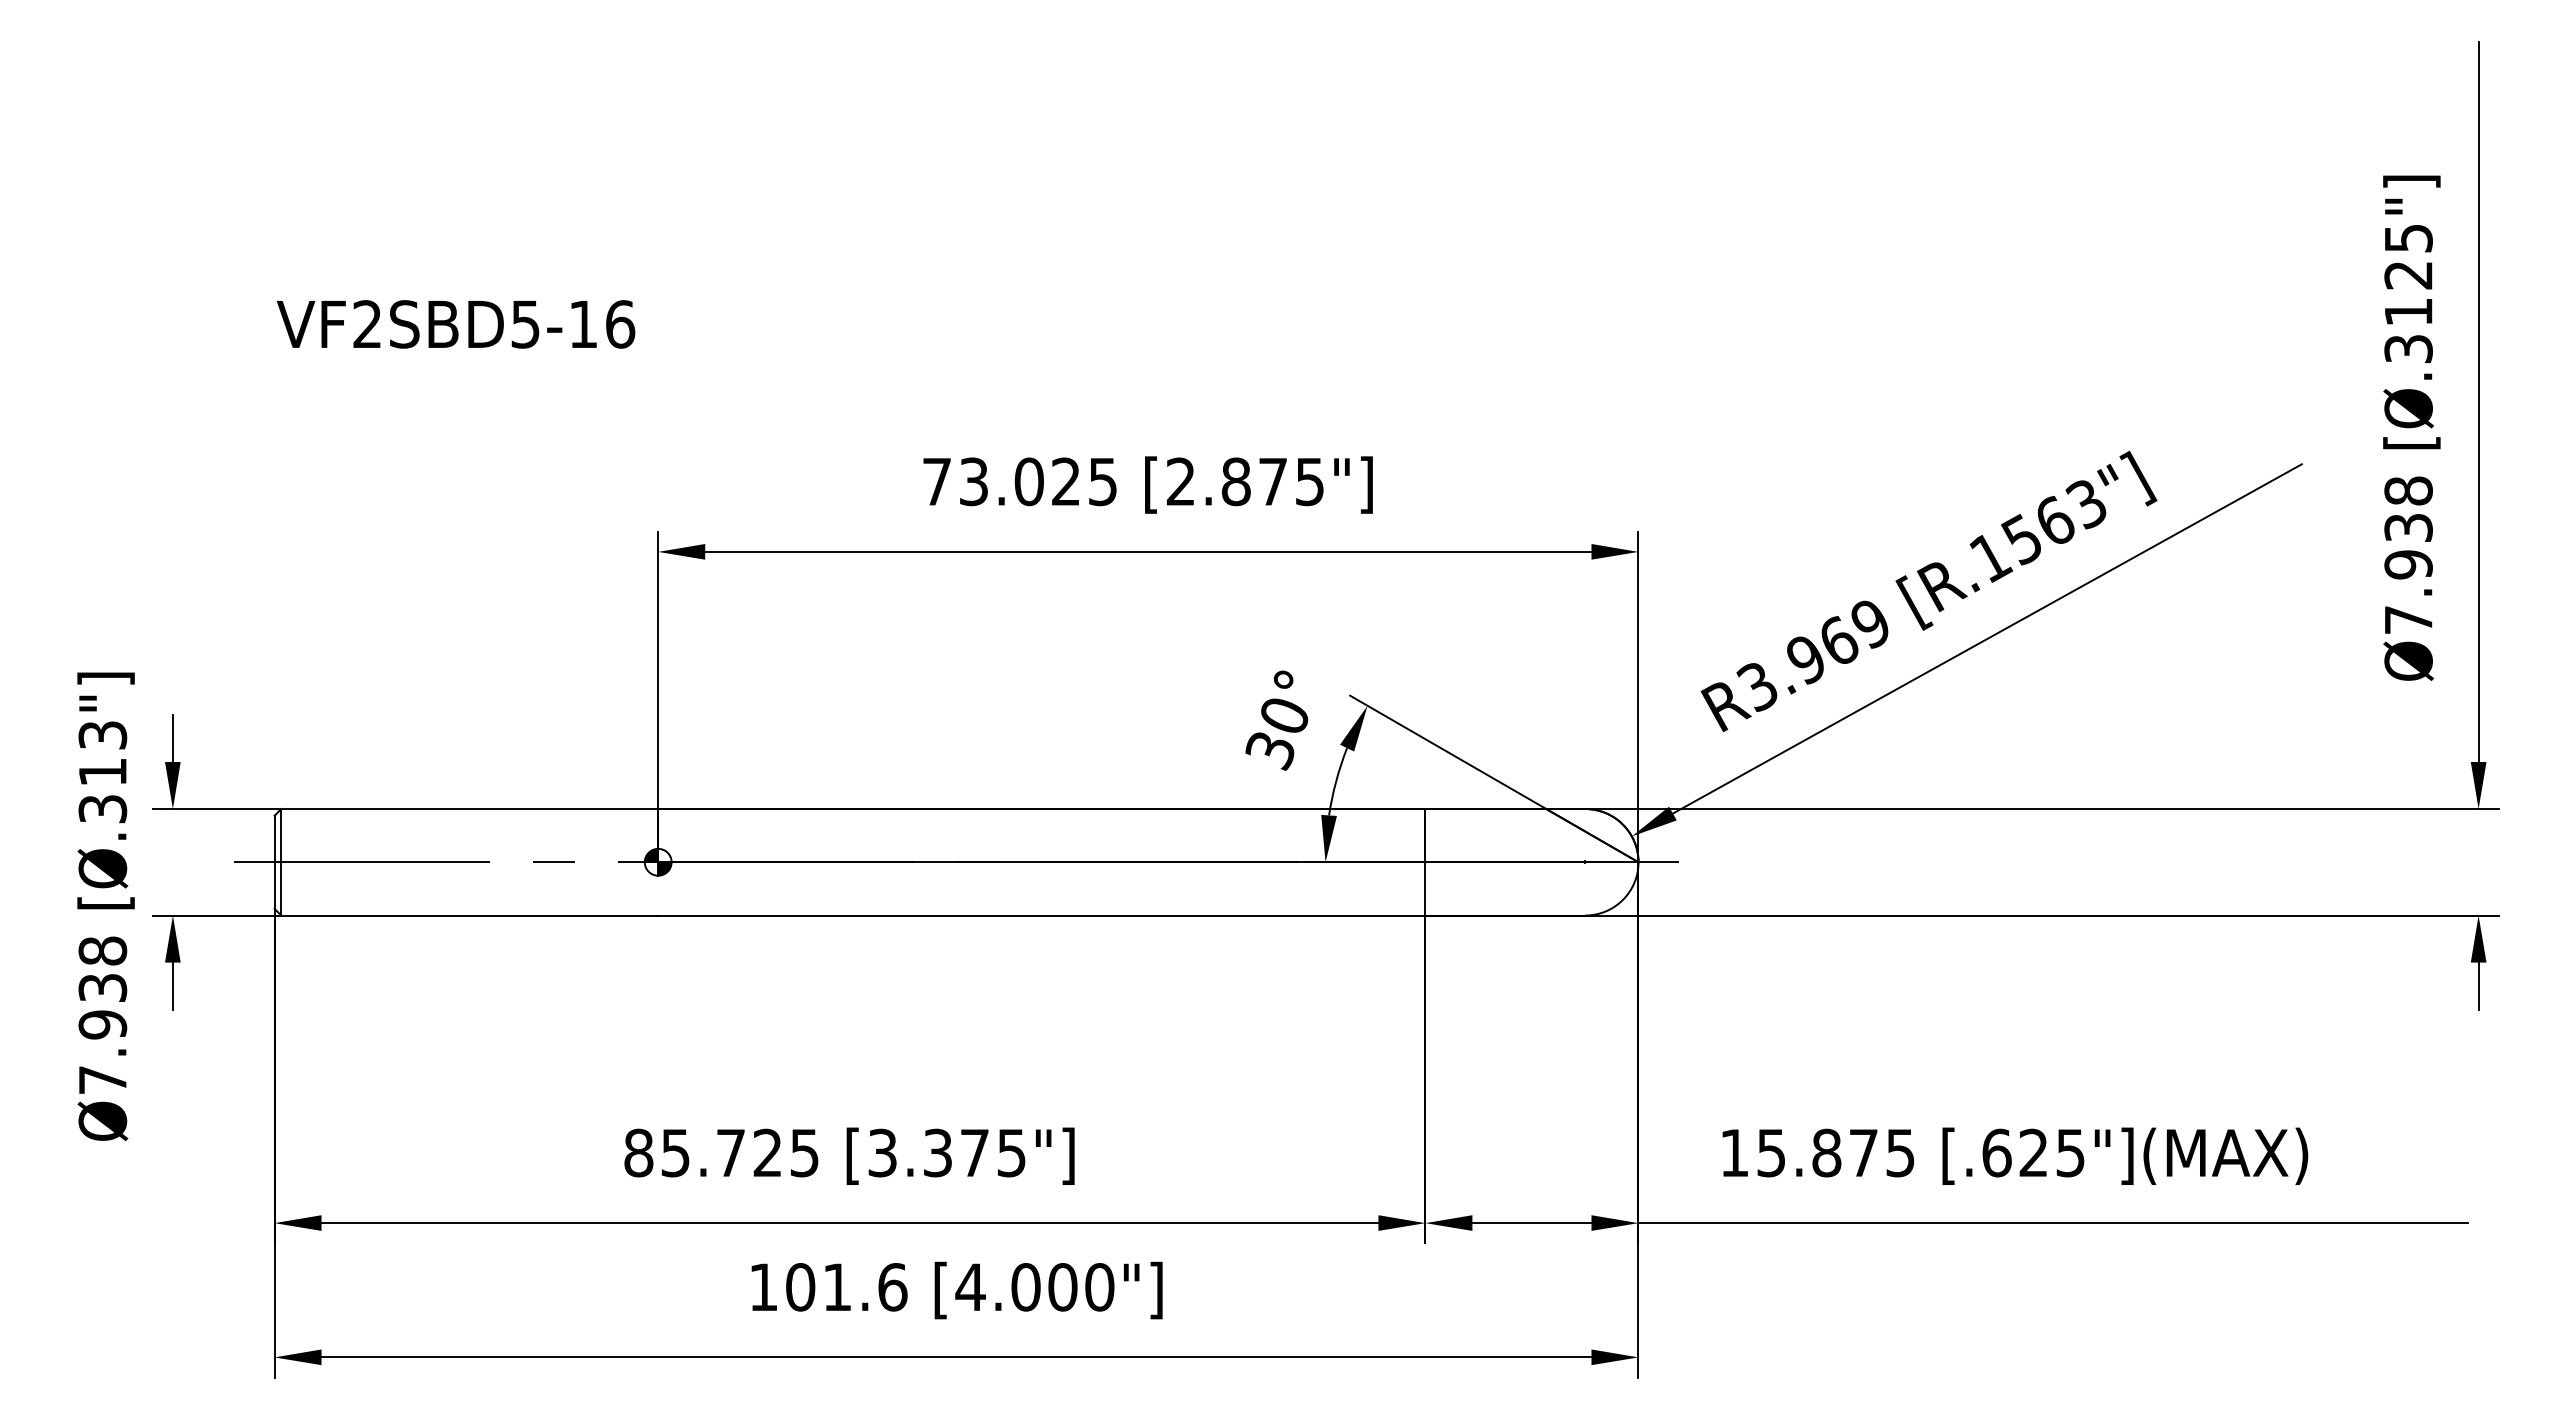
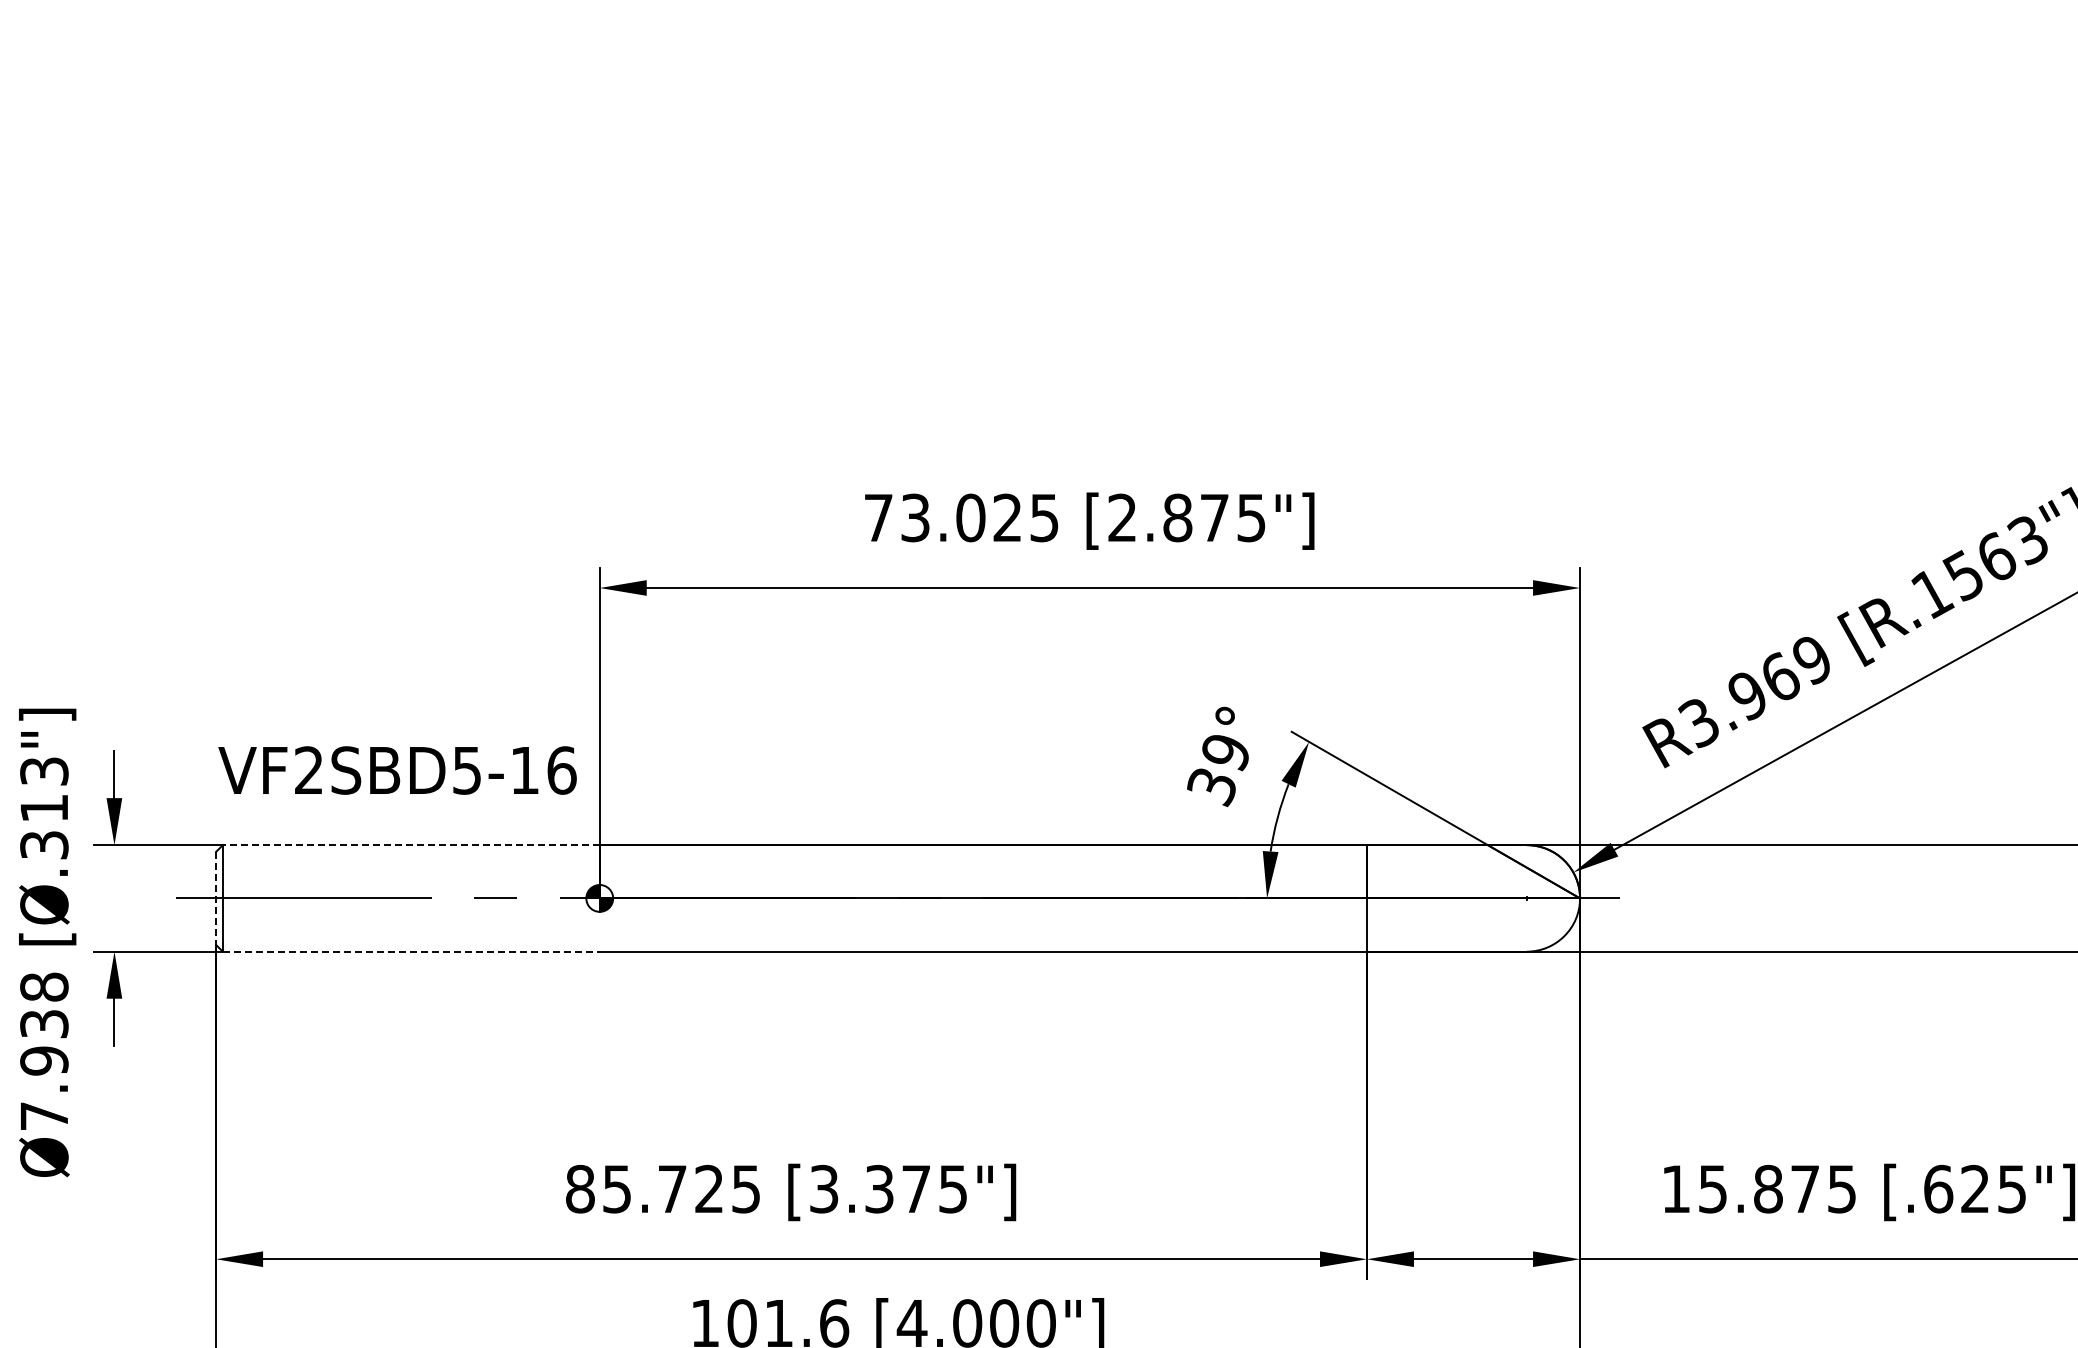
text: (455, 324) -> (397, 770), moved
text: (1284, 716) -> (1226, 752), 30° -> 39°
line: (469, 809) -> (411, 845), solid -> dashed
line: (274, 862) -> (216, 898), solid -> dashed
line: (470, 915) -> (412, 951), solid -> dashed

